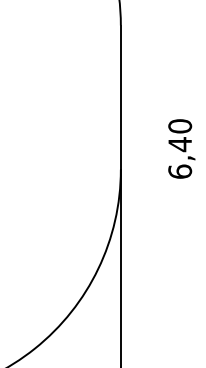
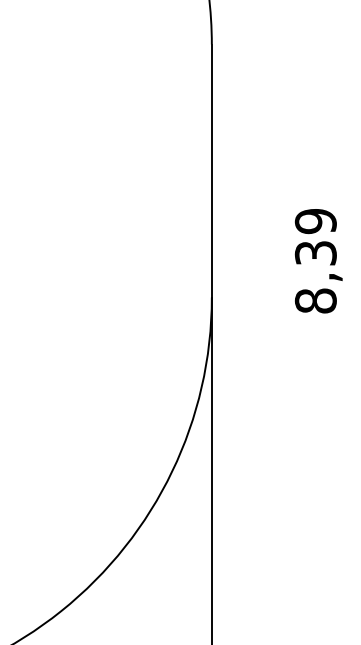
text: (180, 148) -> (316, 260), 6,40 -> 8,39

